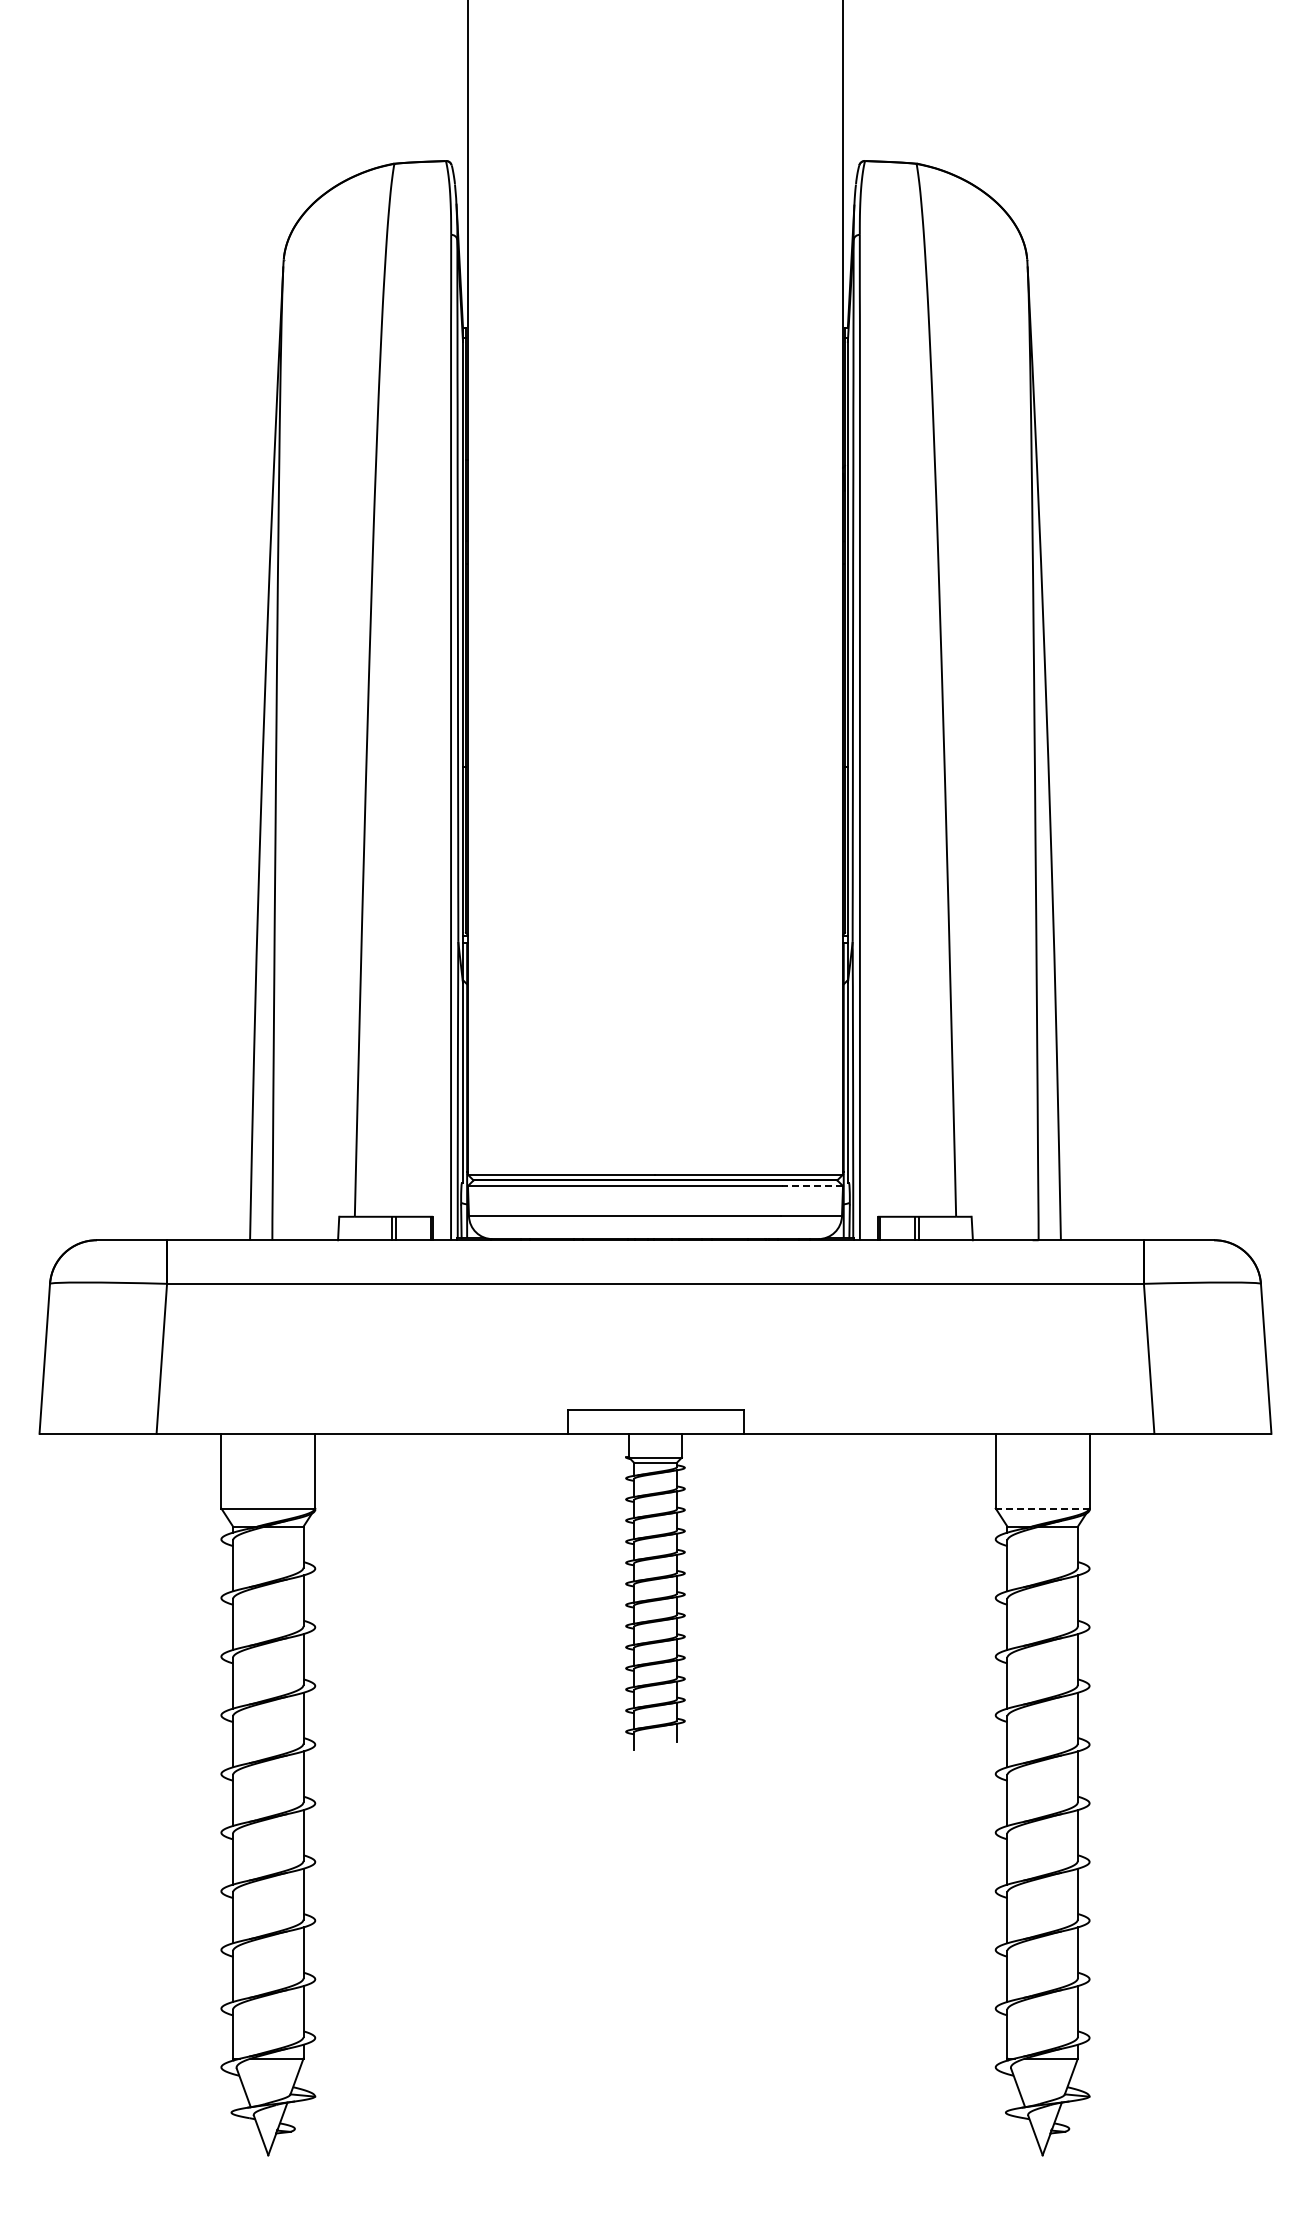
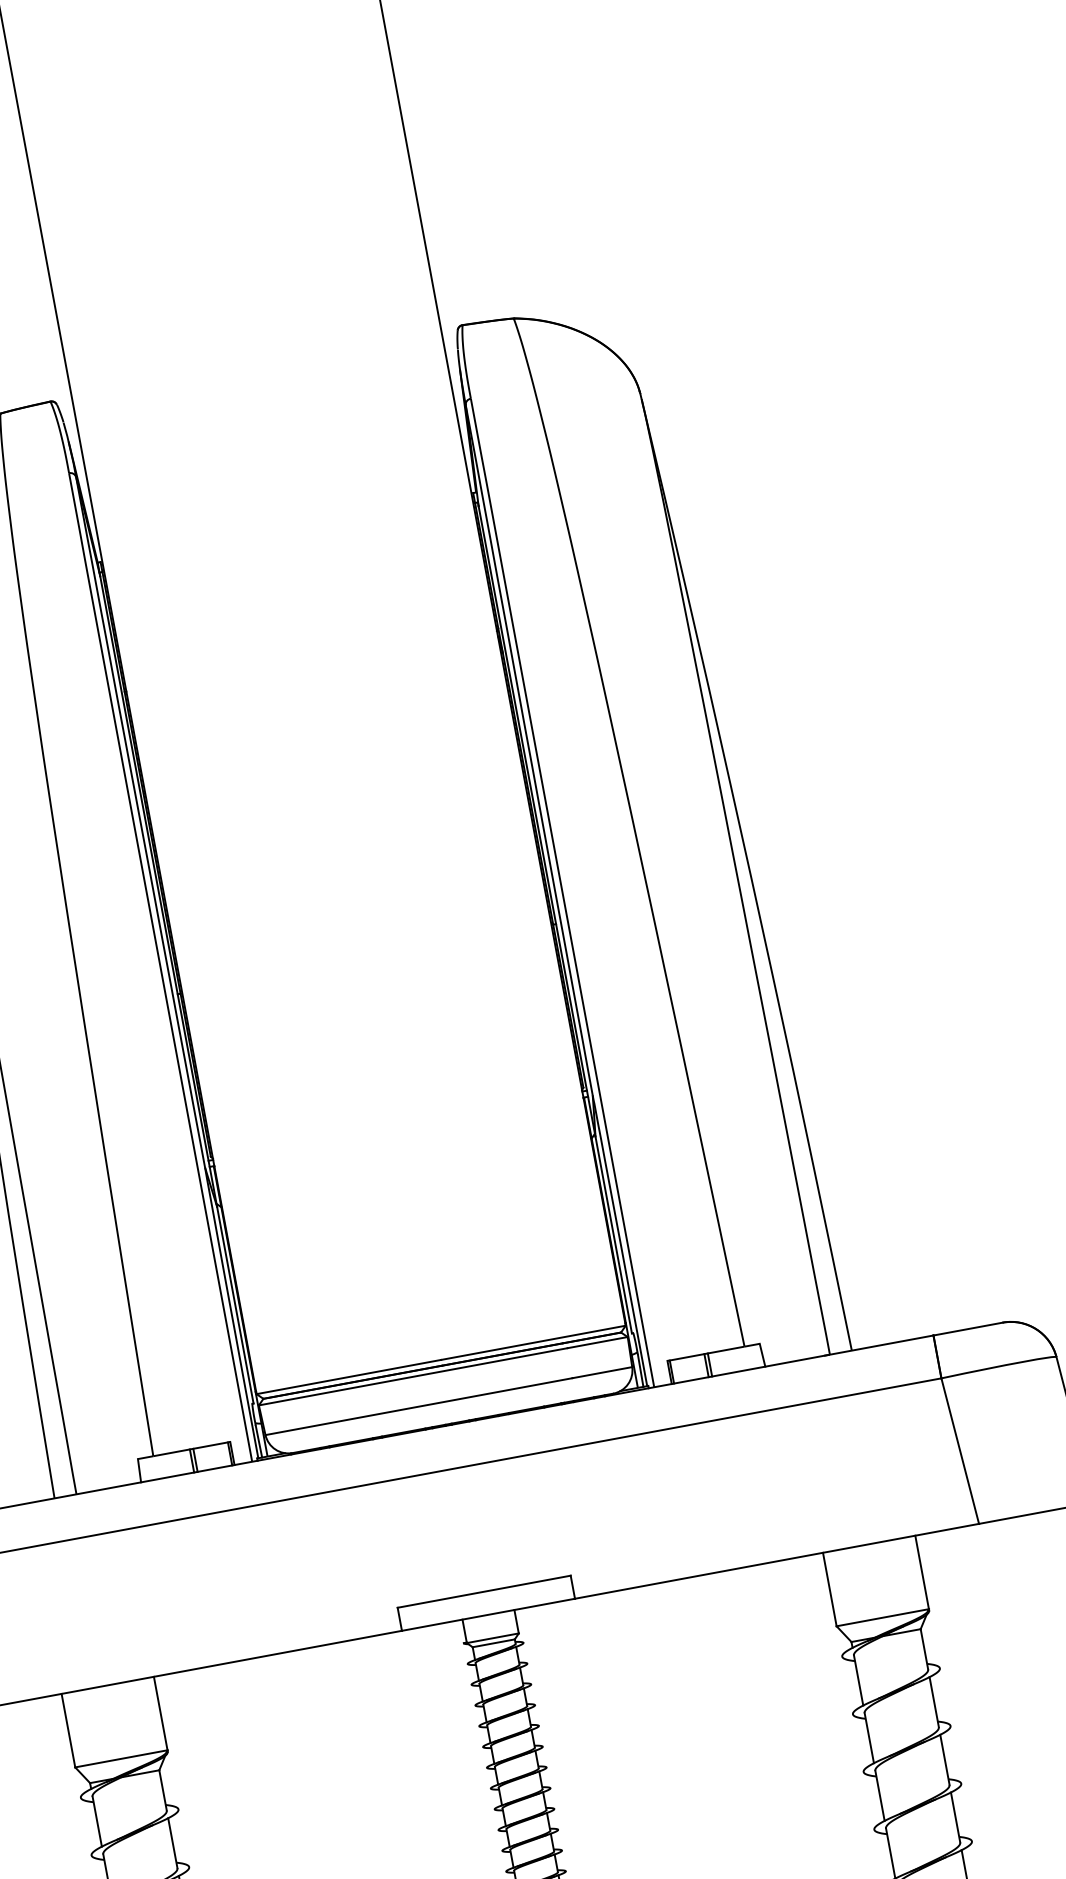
line: (812, 1186) -> (597, 1343), dashed -> solid
line: (1042, 1508) -> (882, 1617), dashed -> solid

